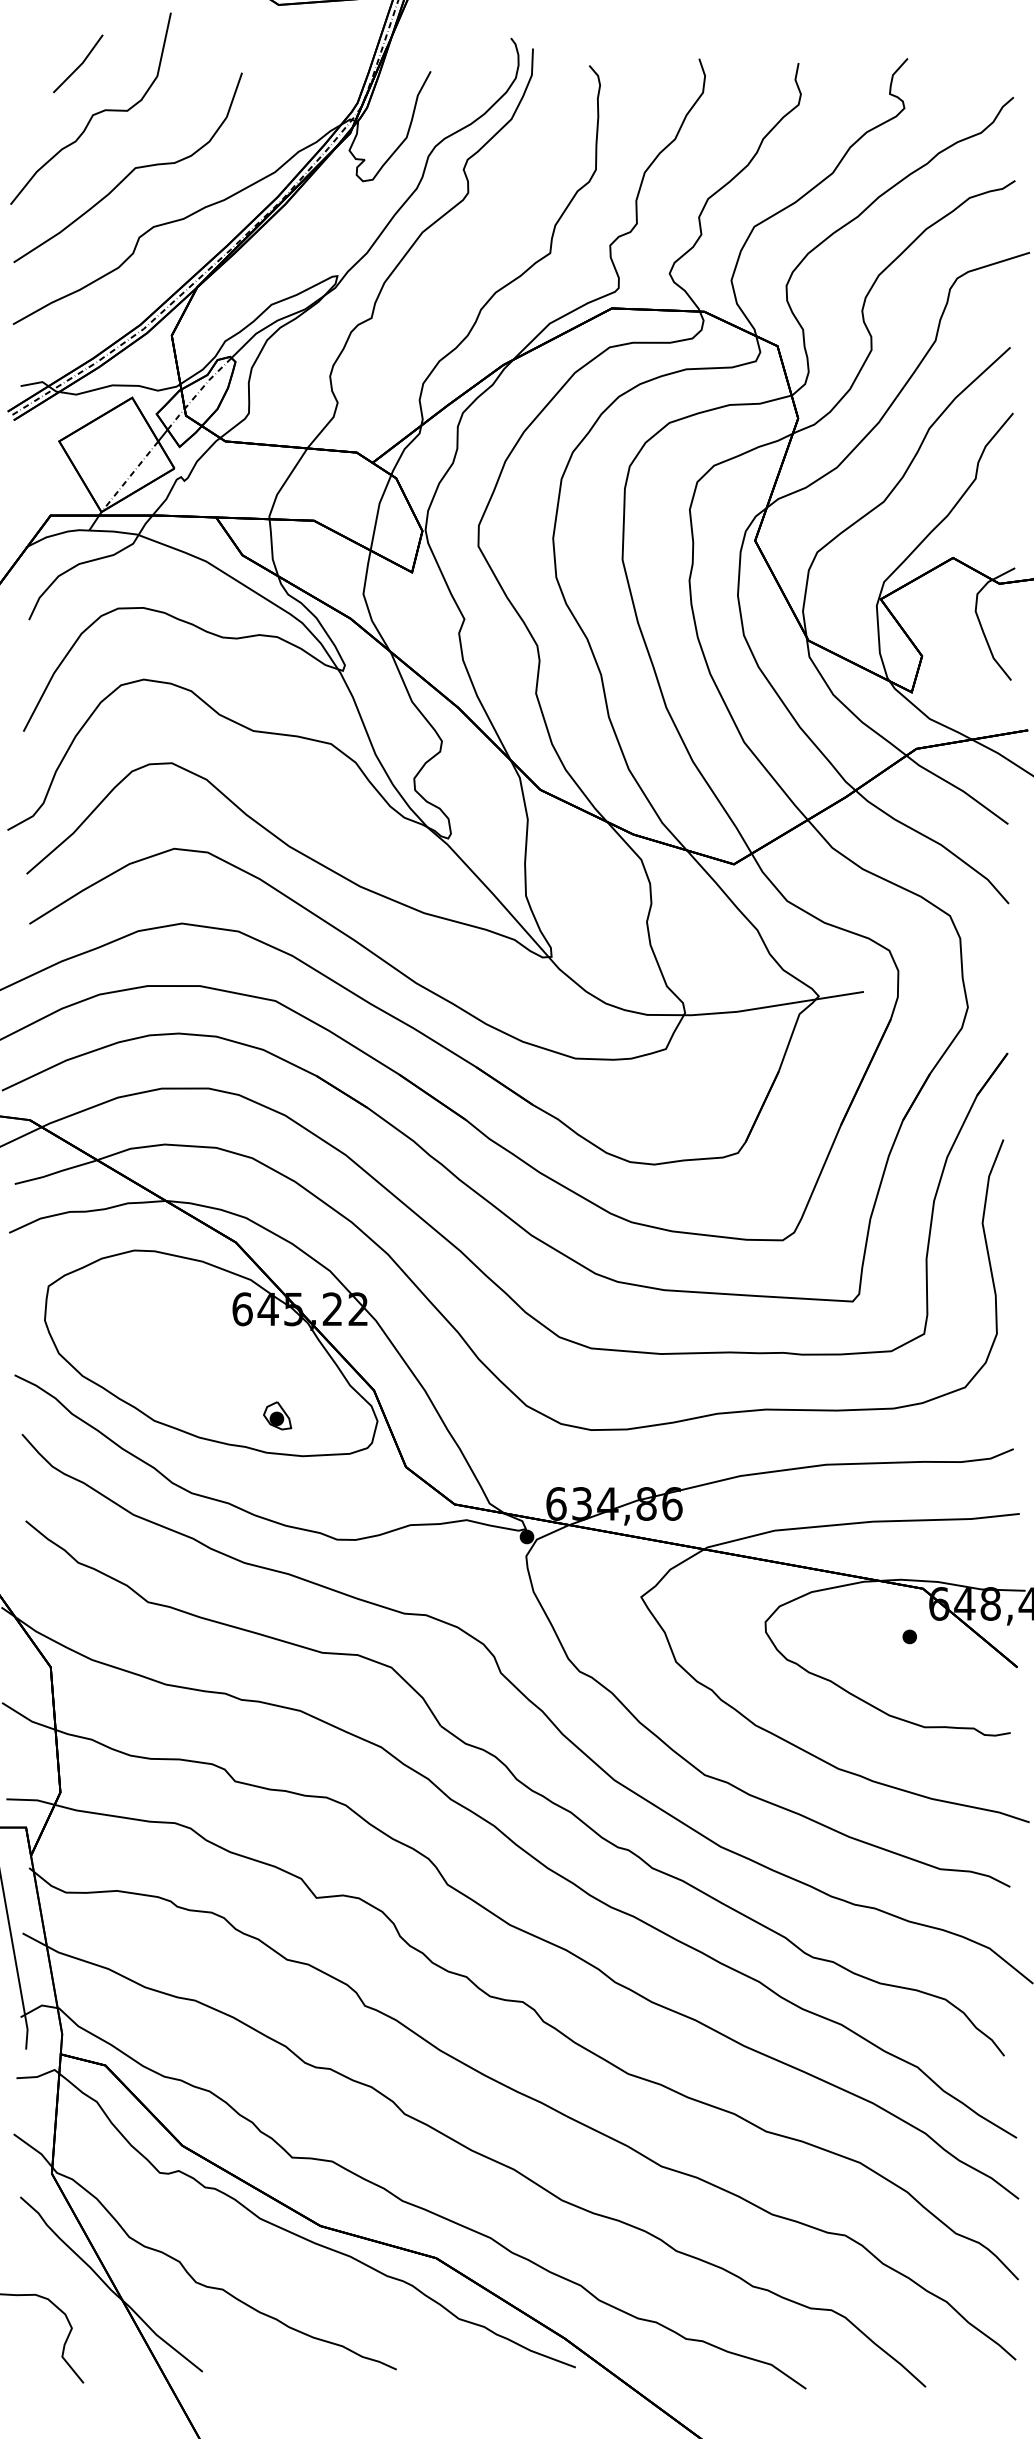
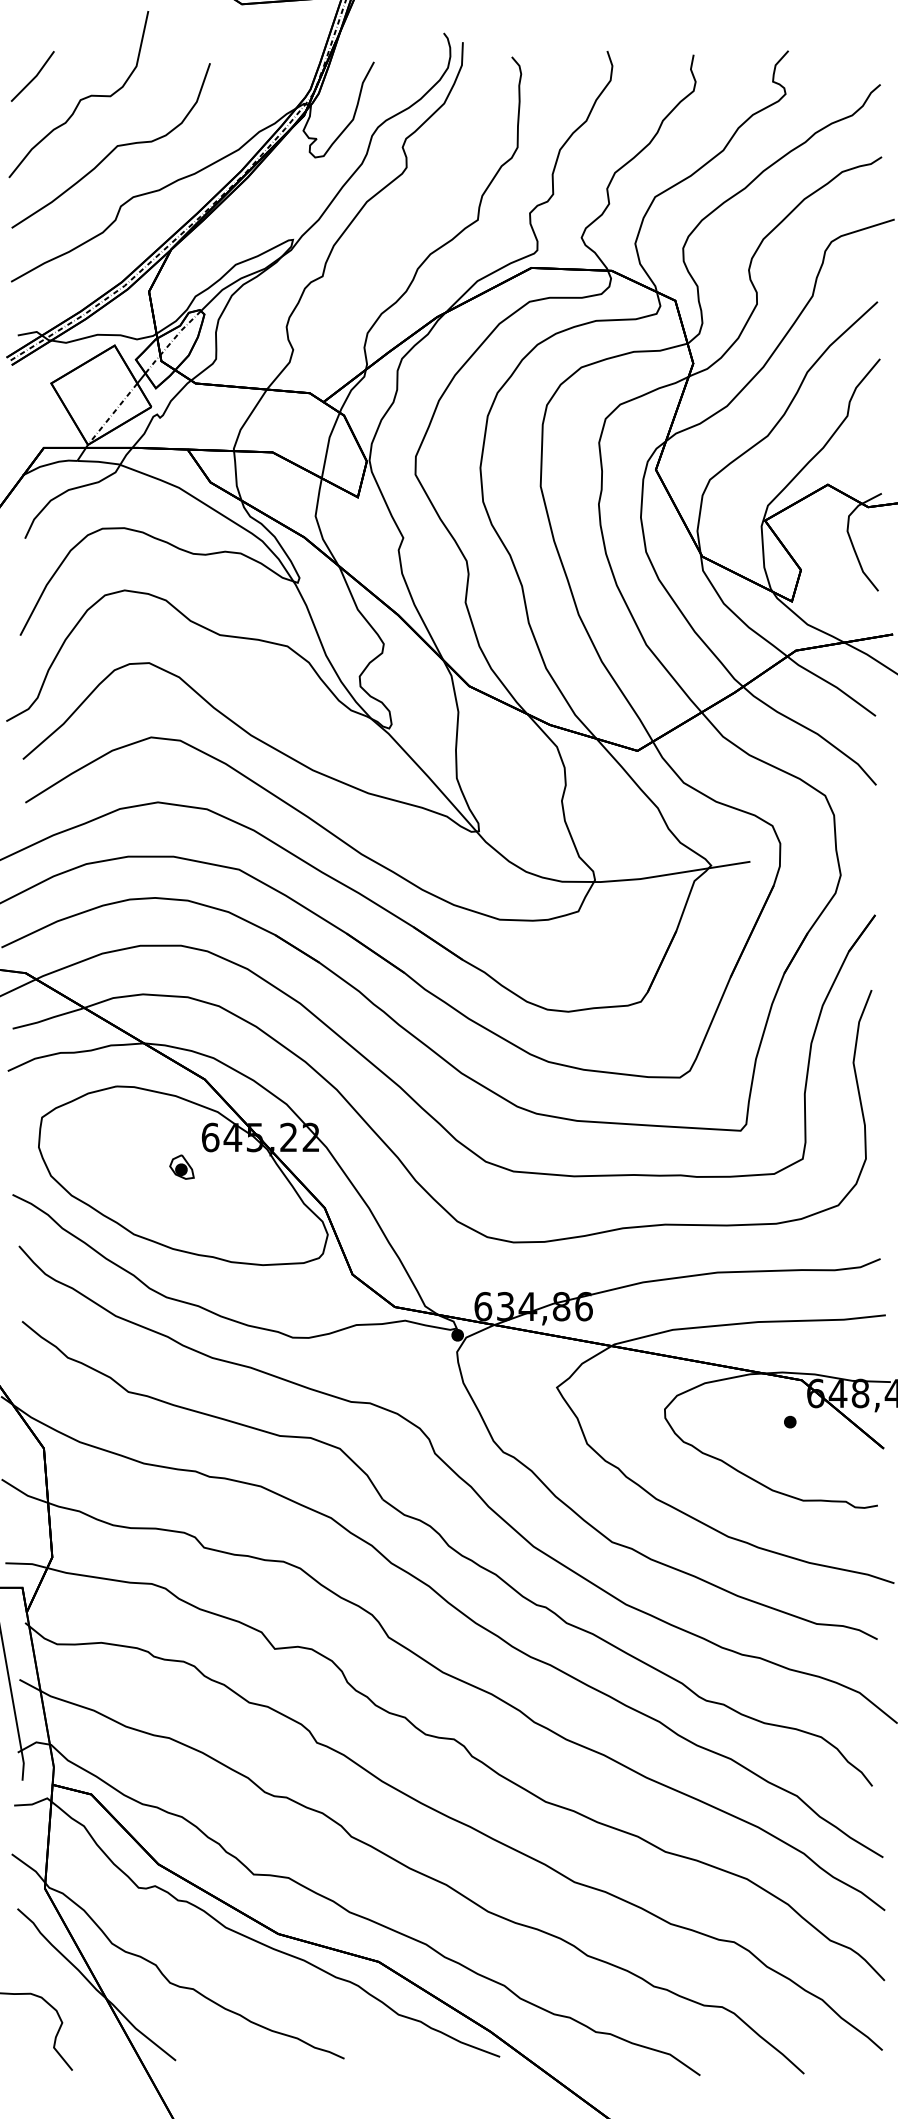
line: (79, 65) -> (33, 77), moved
part: (277, 1415) -> (181, 1166), moved

